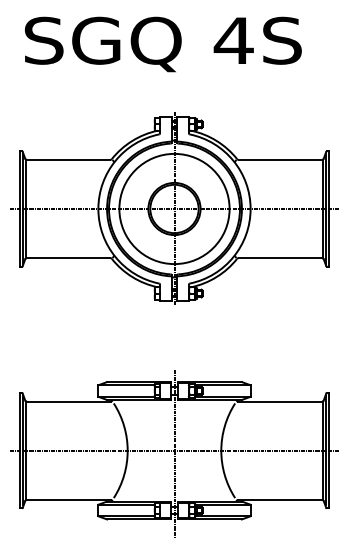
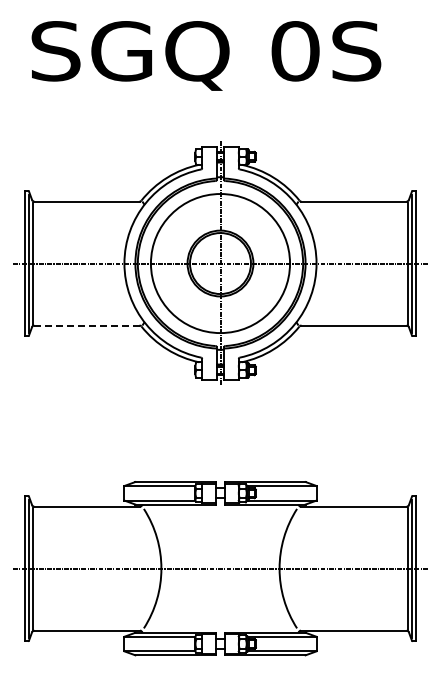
text: (233, 40) -> (295, 51), 4S -> 0S
line: (68, 258) -> (86, 325), solid -> dashed
line: (174, 453) -> (220, 572), removed

